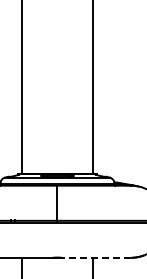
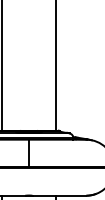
line: (96, 257) -> (59, 195), dashed -> solid

